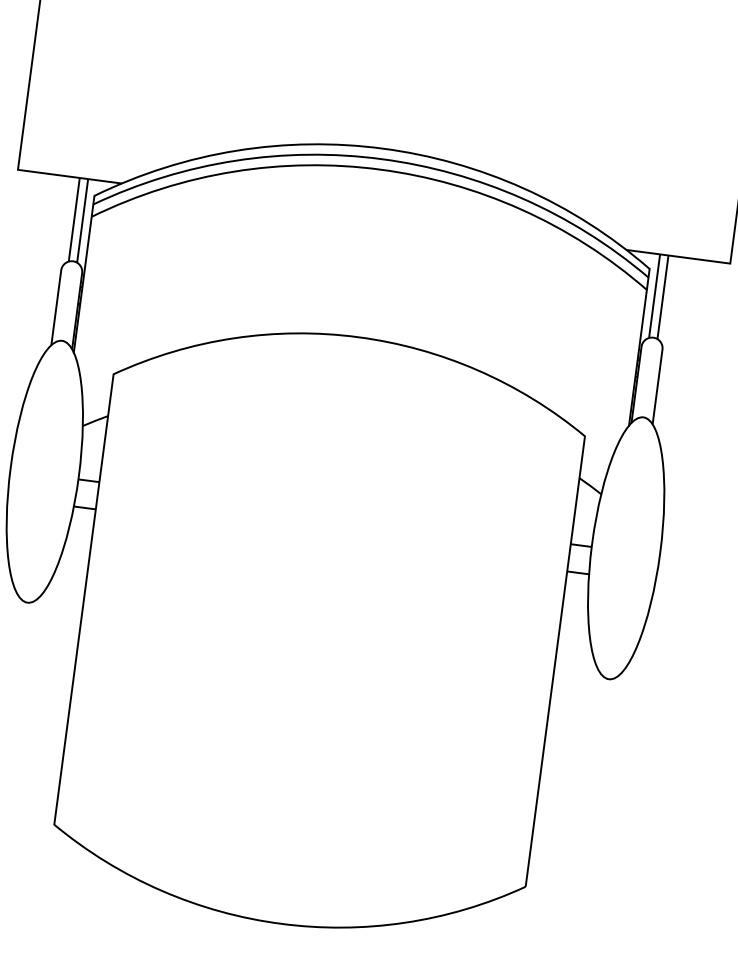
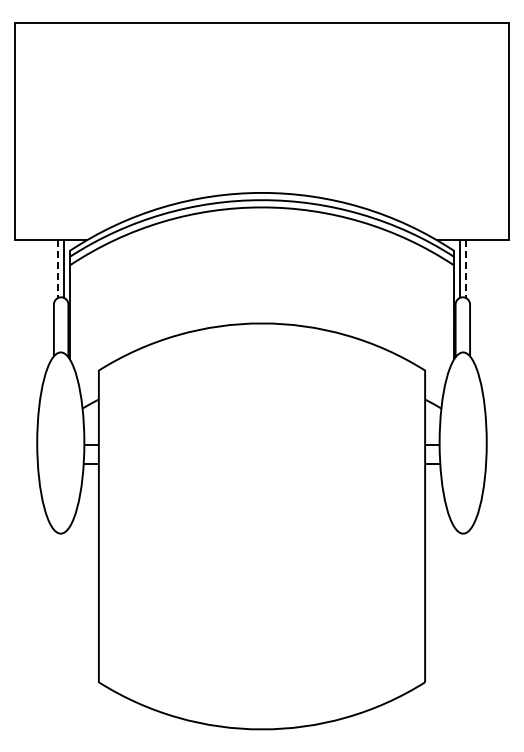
line: (74, 220) -> (58, 269), solid -> dashed
line: (662, 297) -> (465, 269), solid -> dashed

